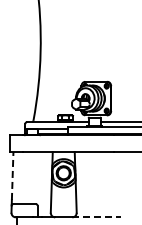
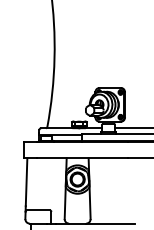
line: (12, 176) -> (26, 182), dashed -> solid
line: (97, 217) -> (111, 223), dashed -> solid

